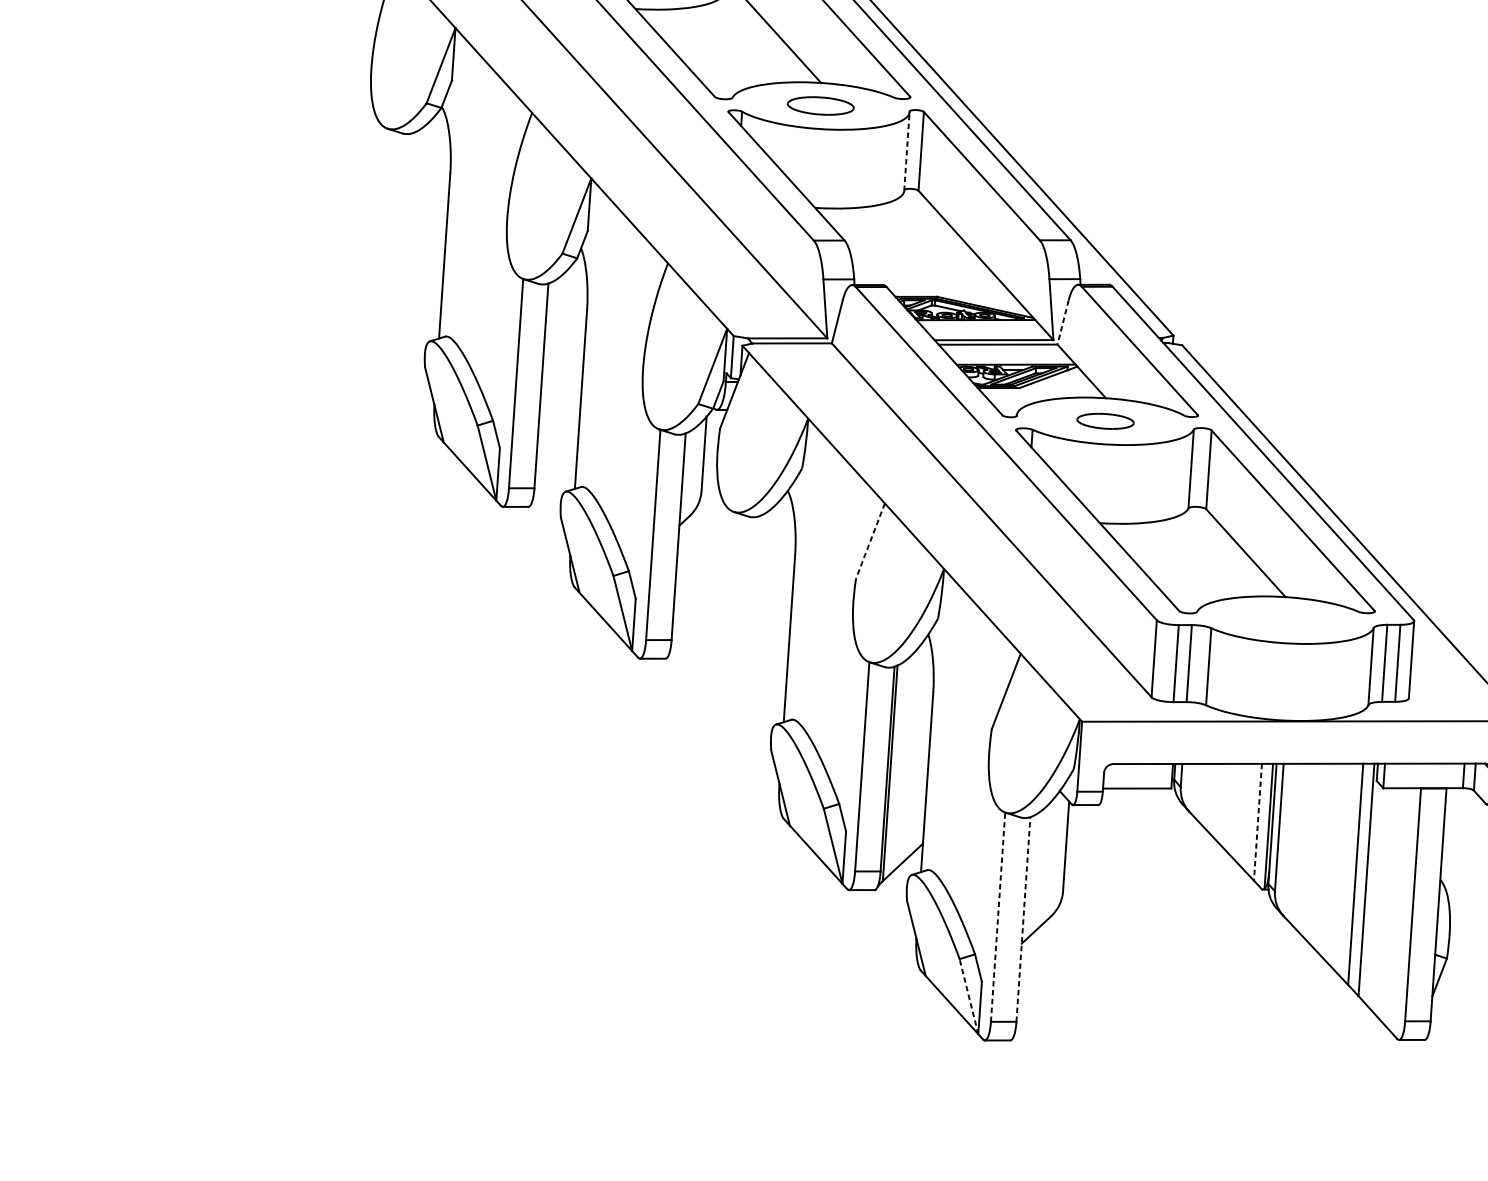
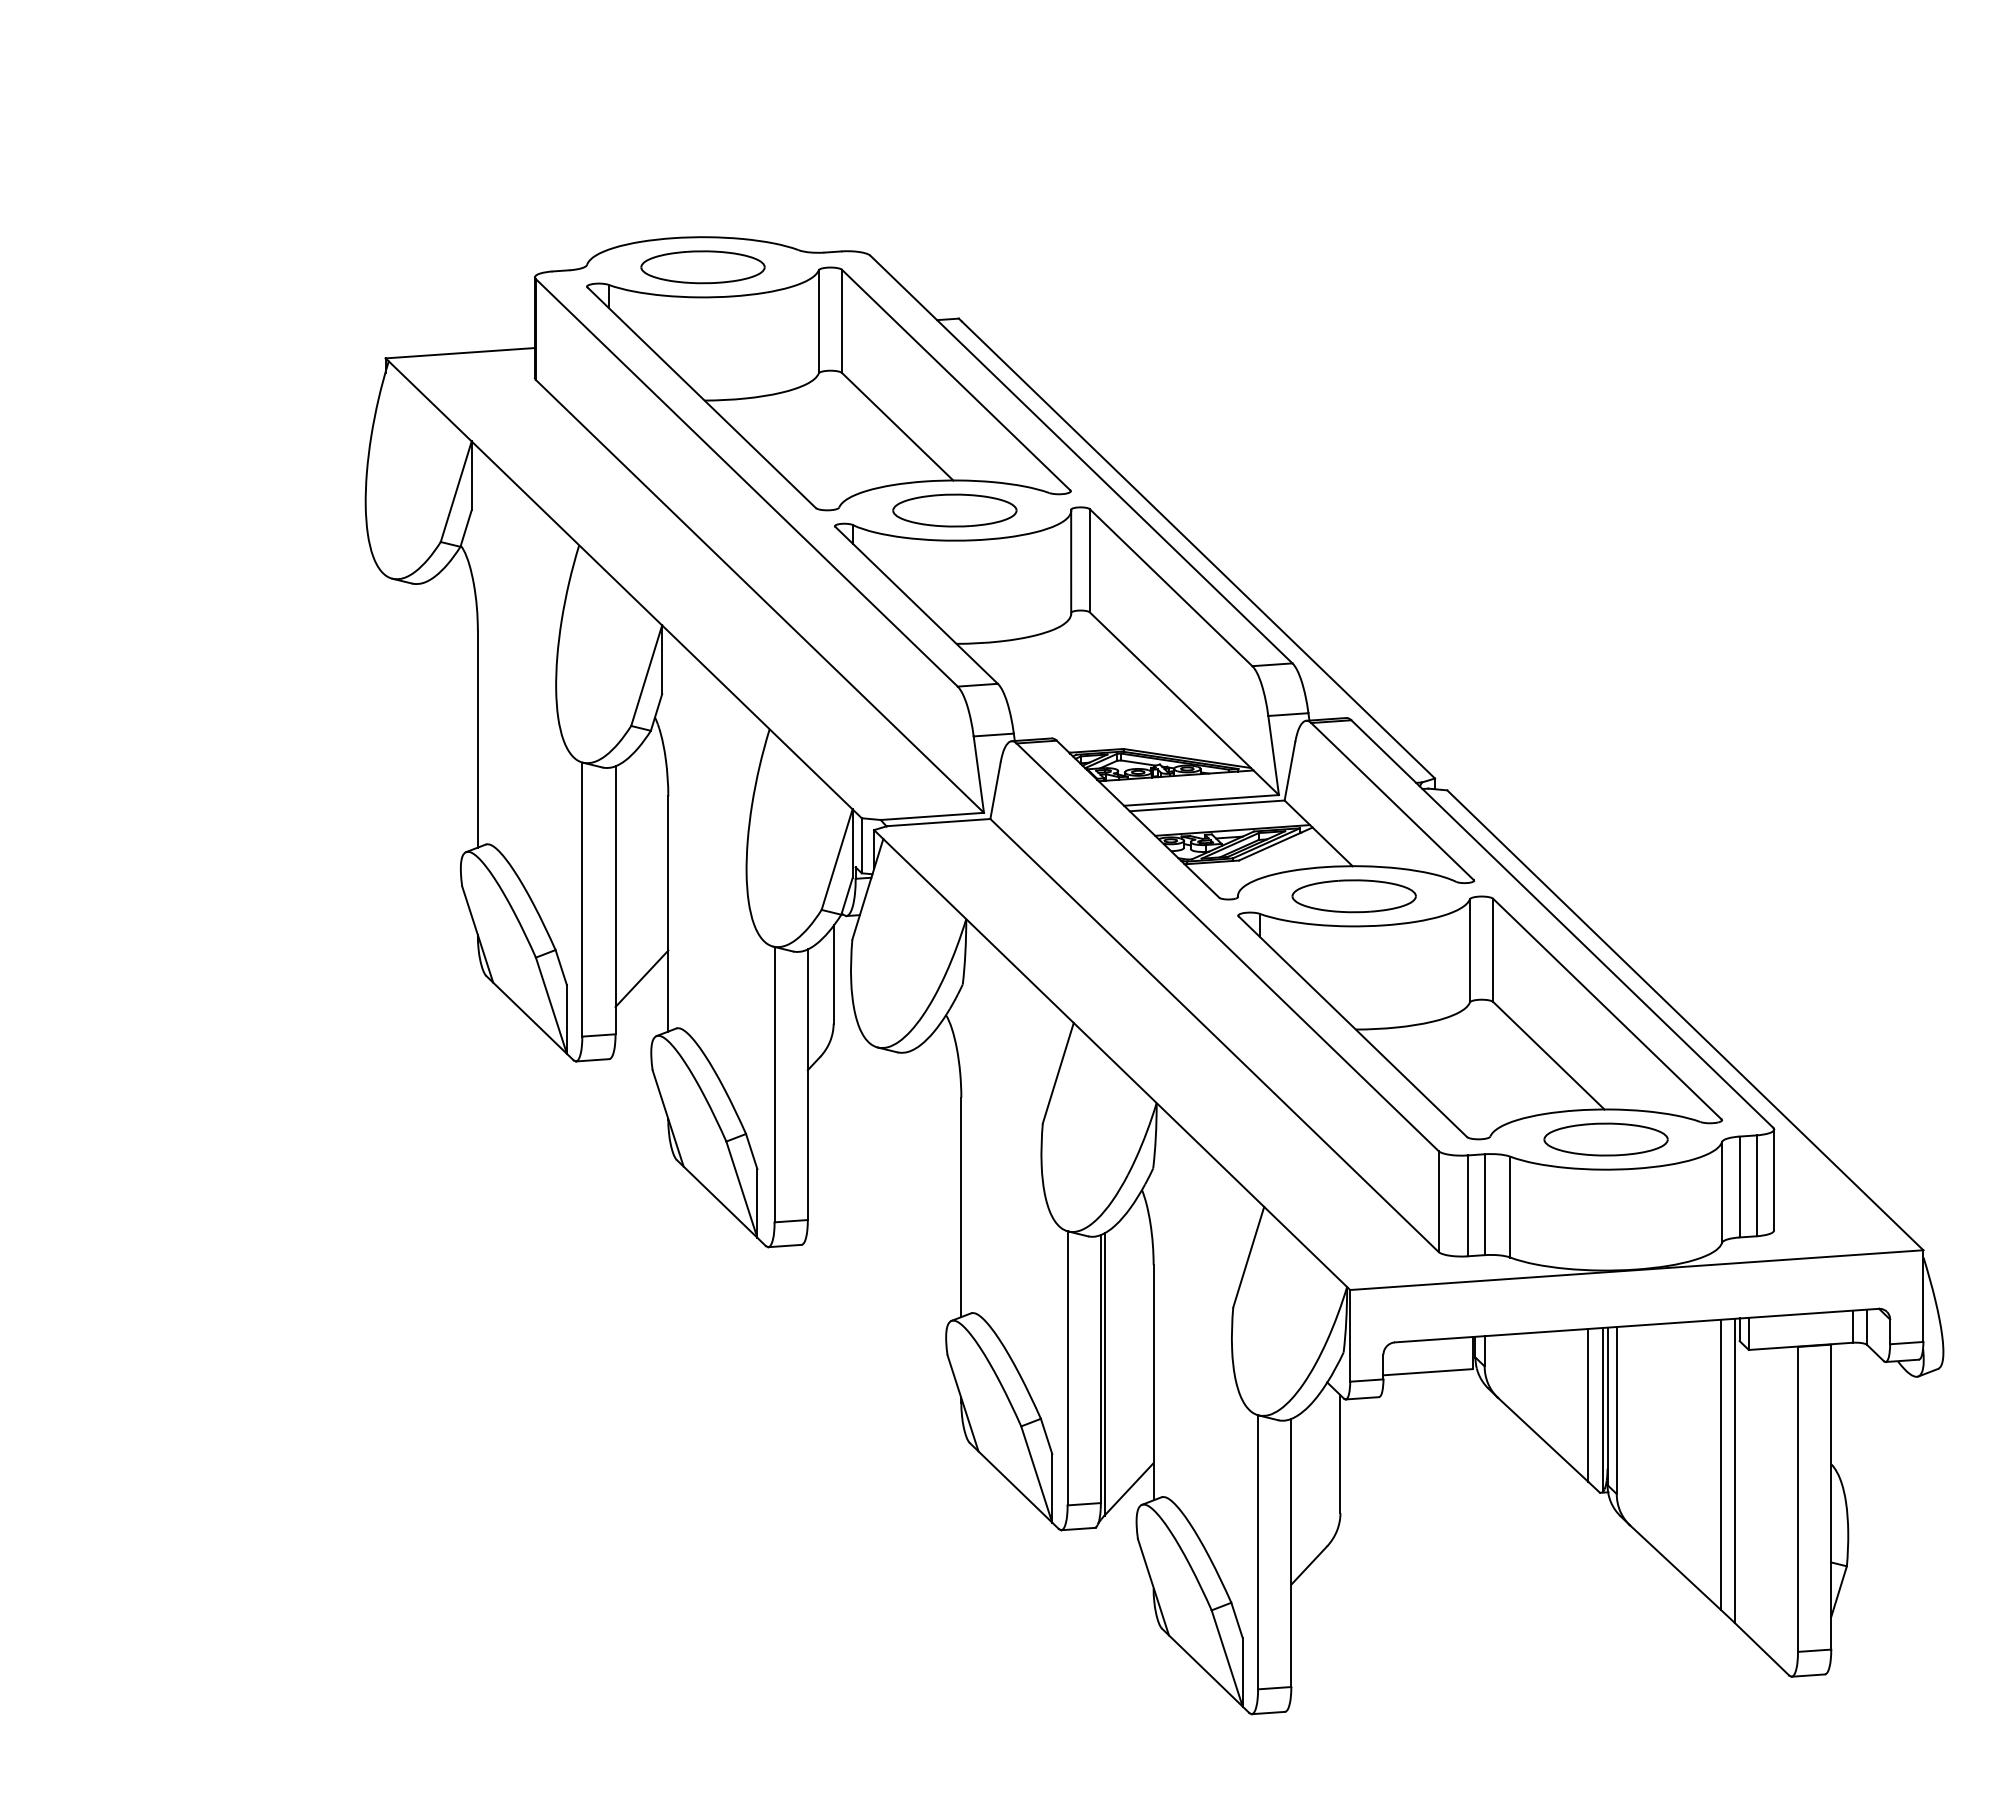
part: (820, 105) -> (954, 510), size x1.43
line: (907, 150) -> (1071, 561), dashed -> solid
line: (1062, 322) -> (1289, 771), dashed -> solid
part: (1105, 421) -> (1353, 896), size x1.67
line: (557, 446) -> (641, 978), added
line: (870, 541) -> (1058, 1073), dashed -> solid
part: (1284, 620) -> (1605, 1139), added
line: (1258, 822) -> (1588, 1405), dashed -> solid
line: (998, 917) -> (1258, 1552), dashed -> solid
line: (1023, 919) -> (1291, 1552), dashed -> solid
line: (969, 996) -> (1227, 1658), dashed -> solid

